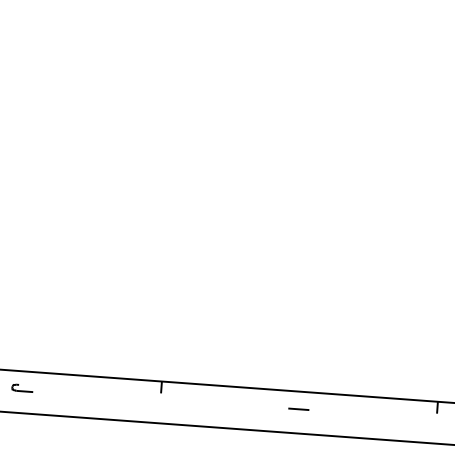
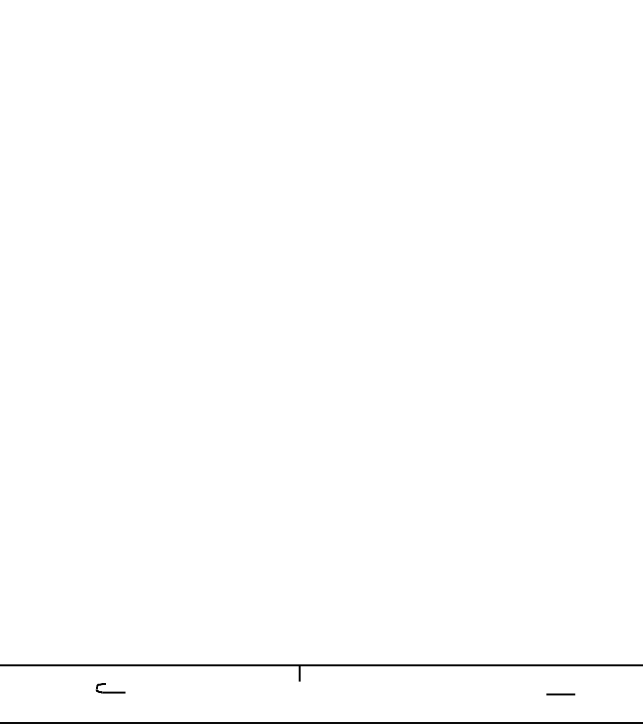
line: (298, 409) -> (560, 694), moved

